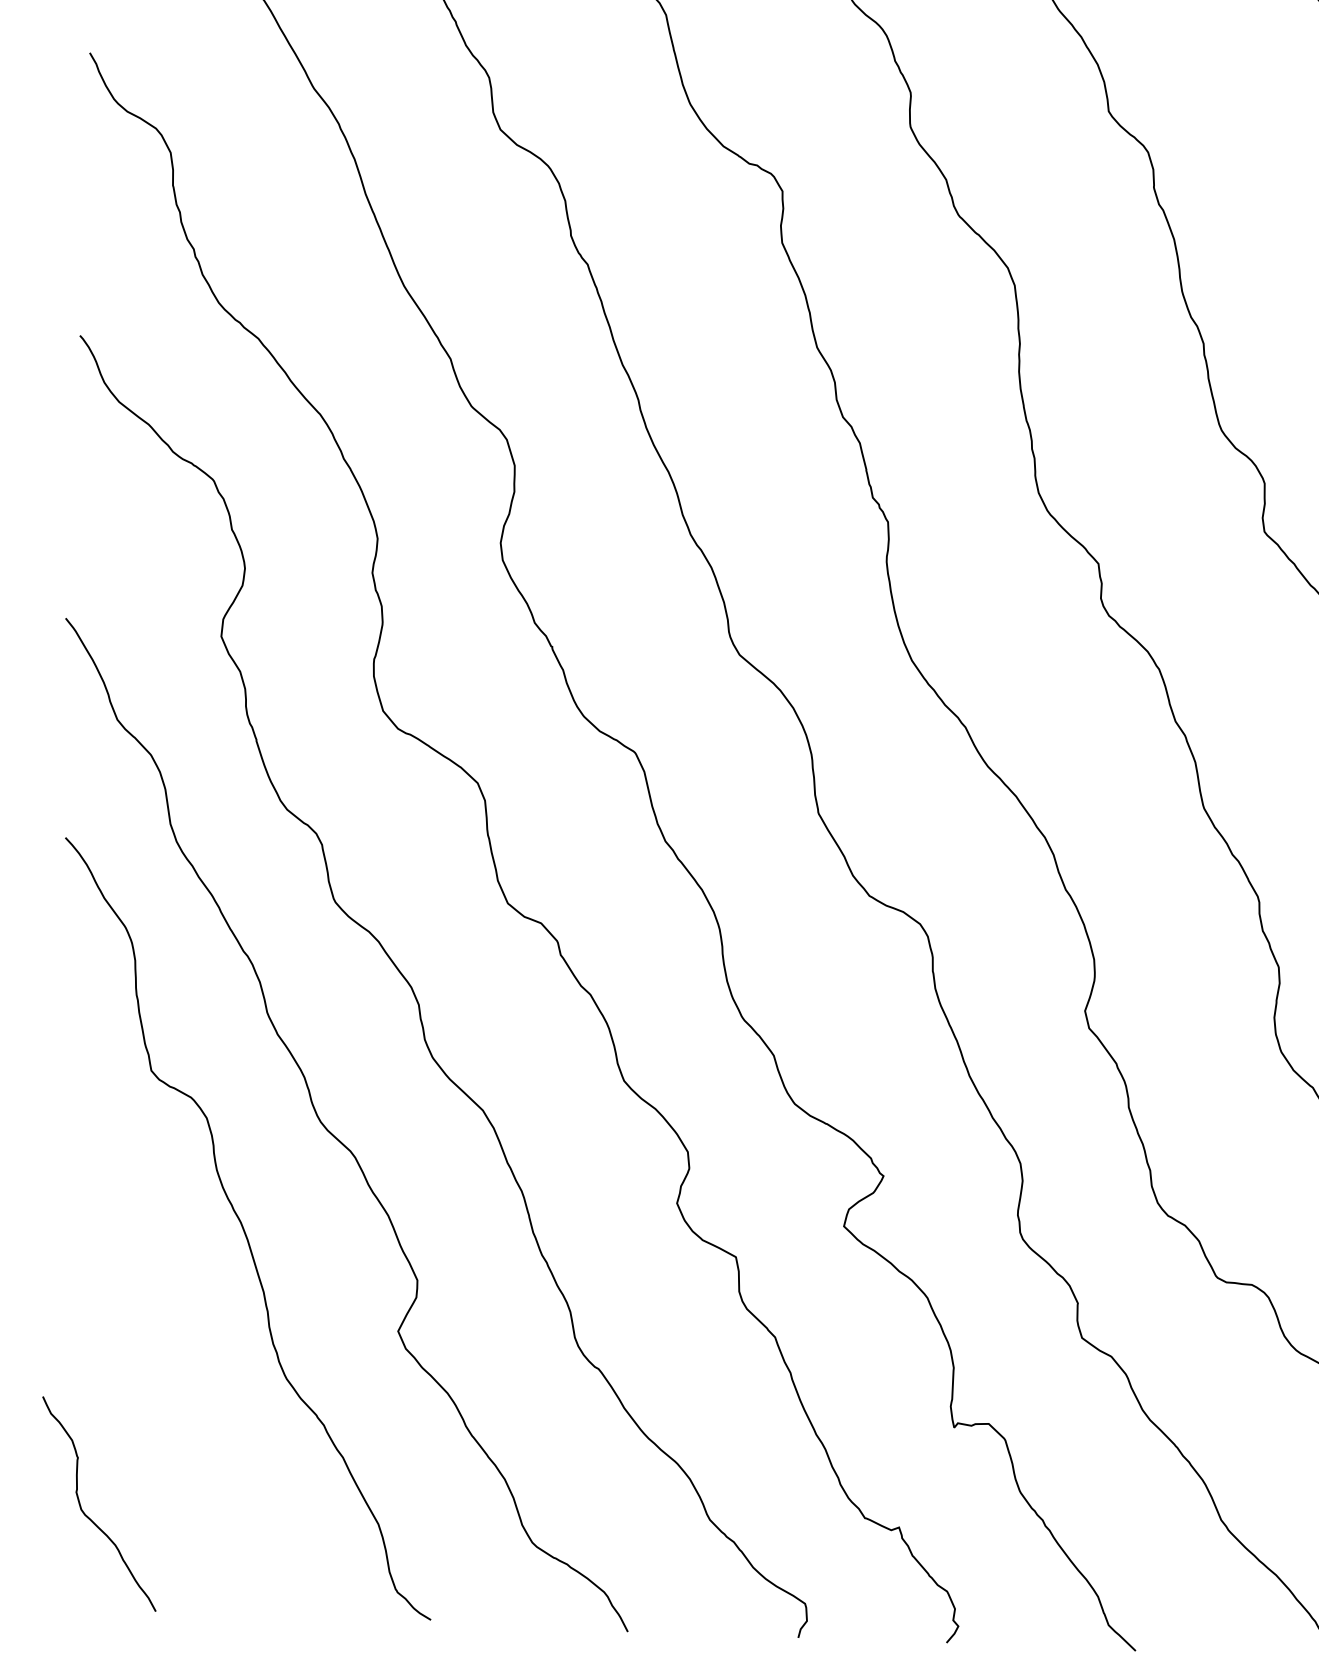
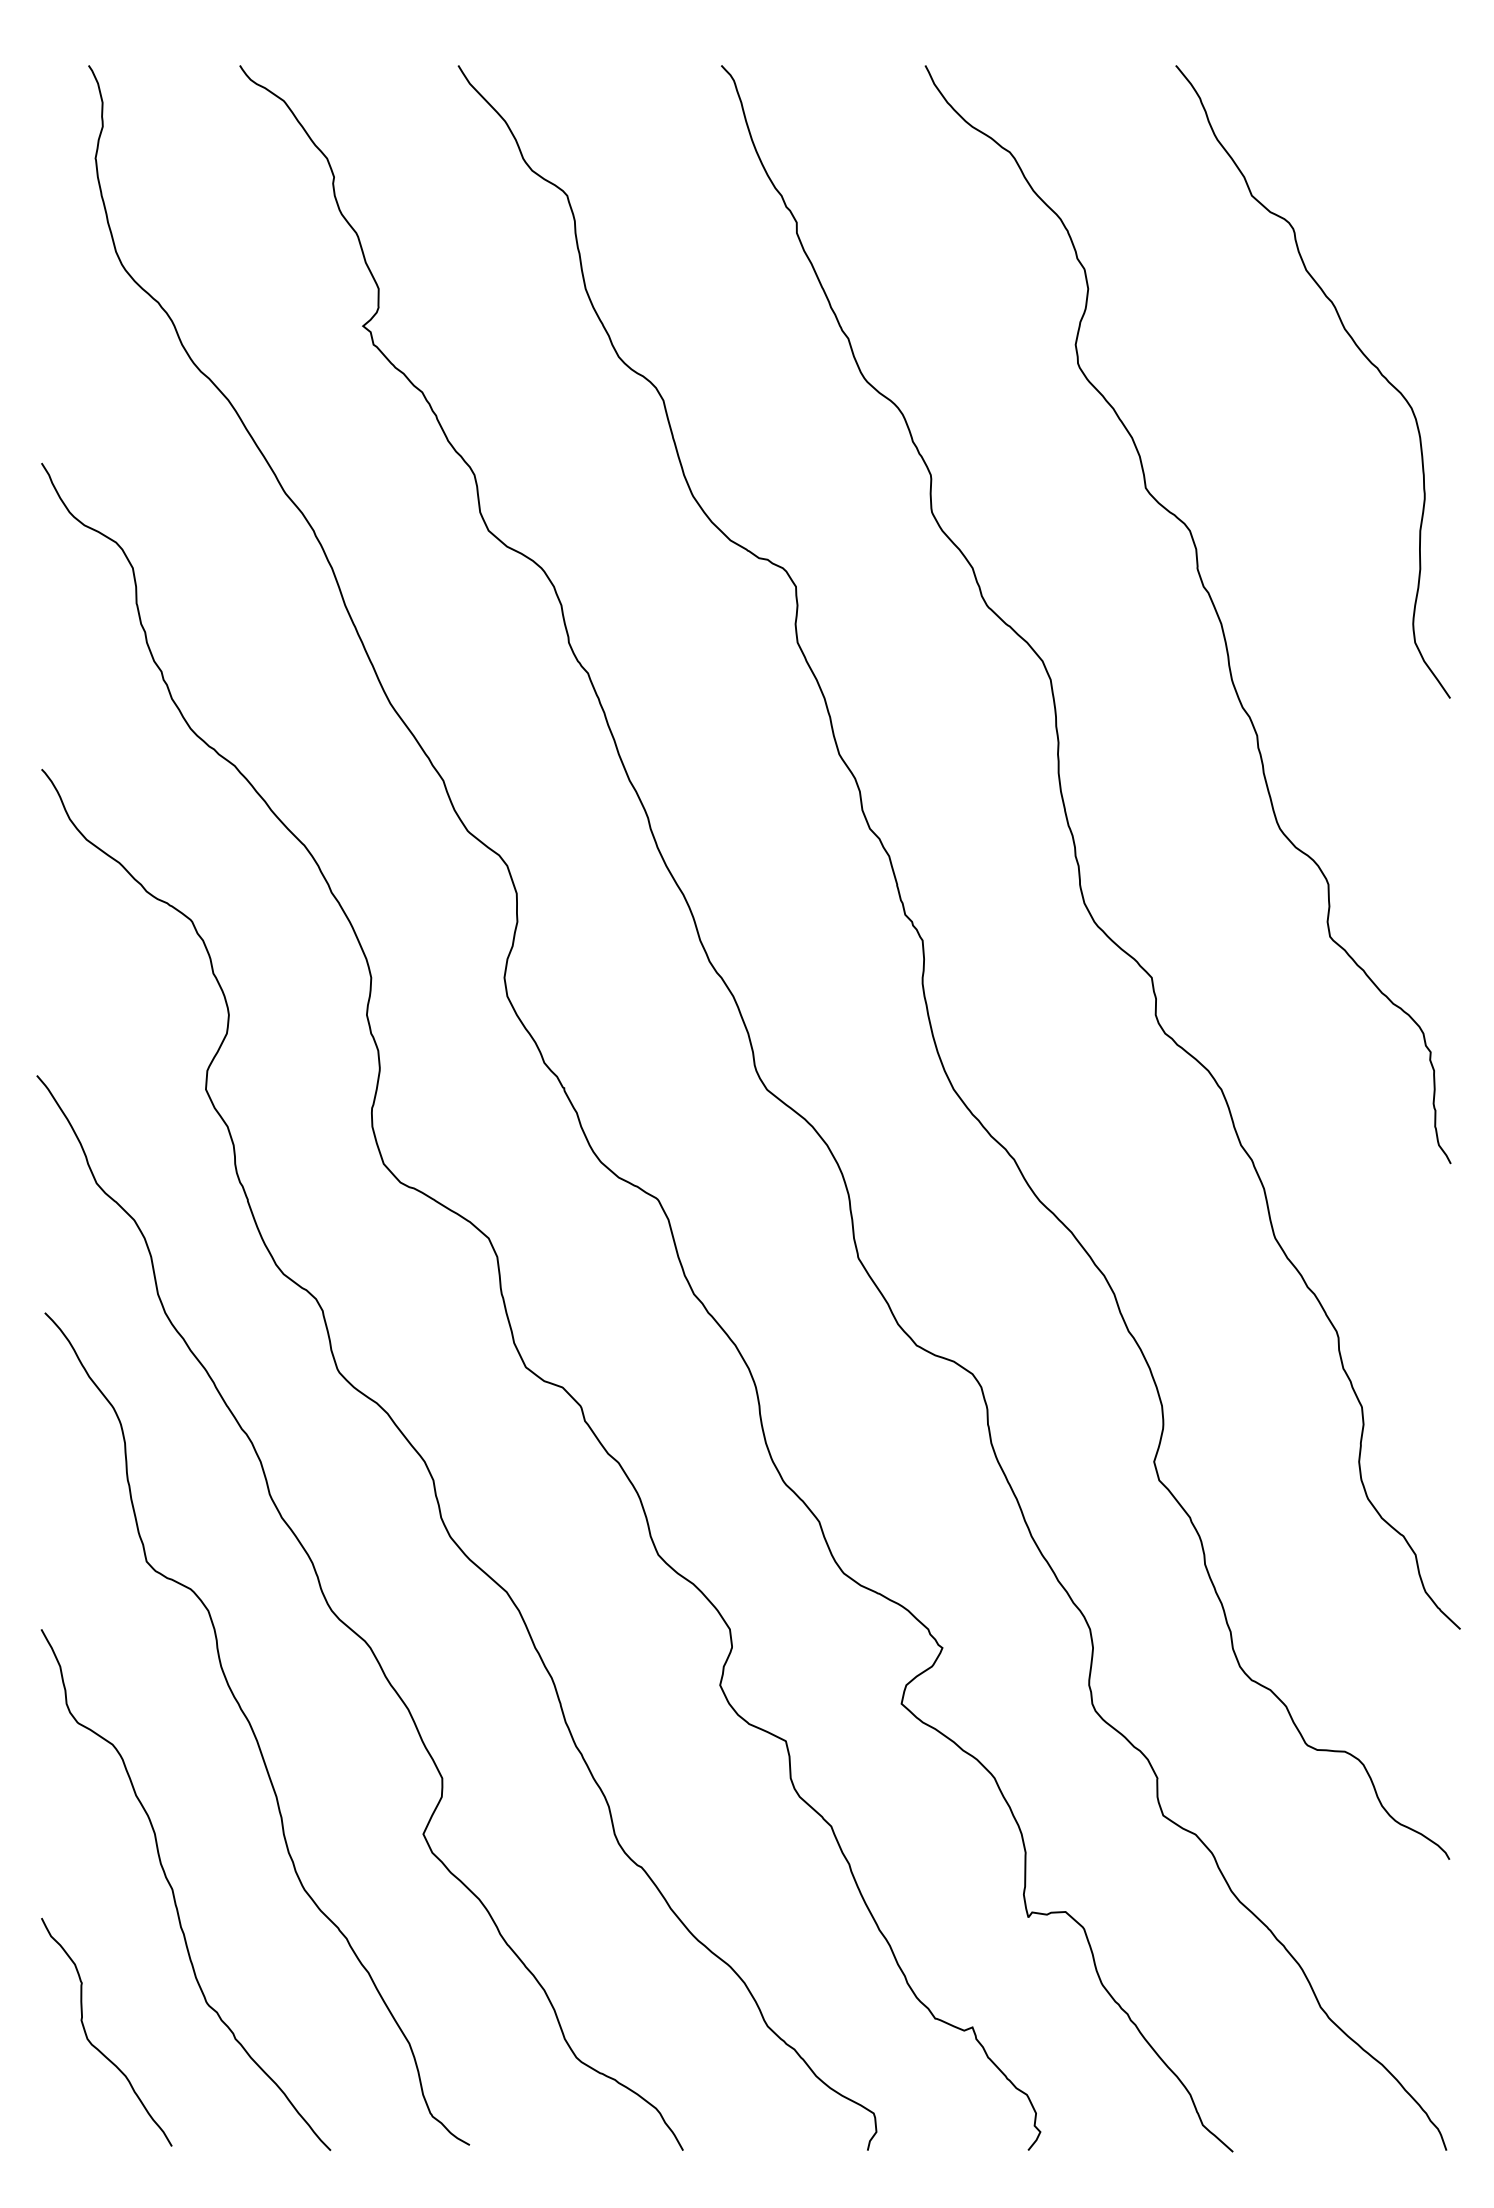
curve: (166, 1378) -> (174, 1893), added

